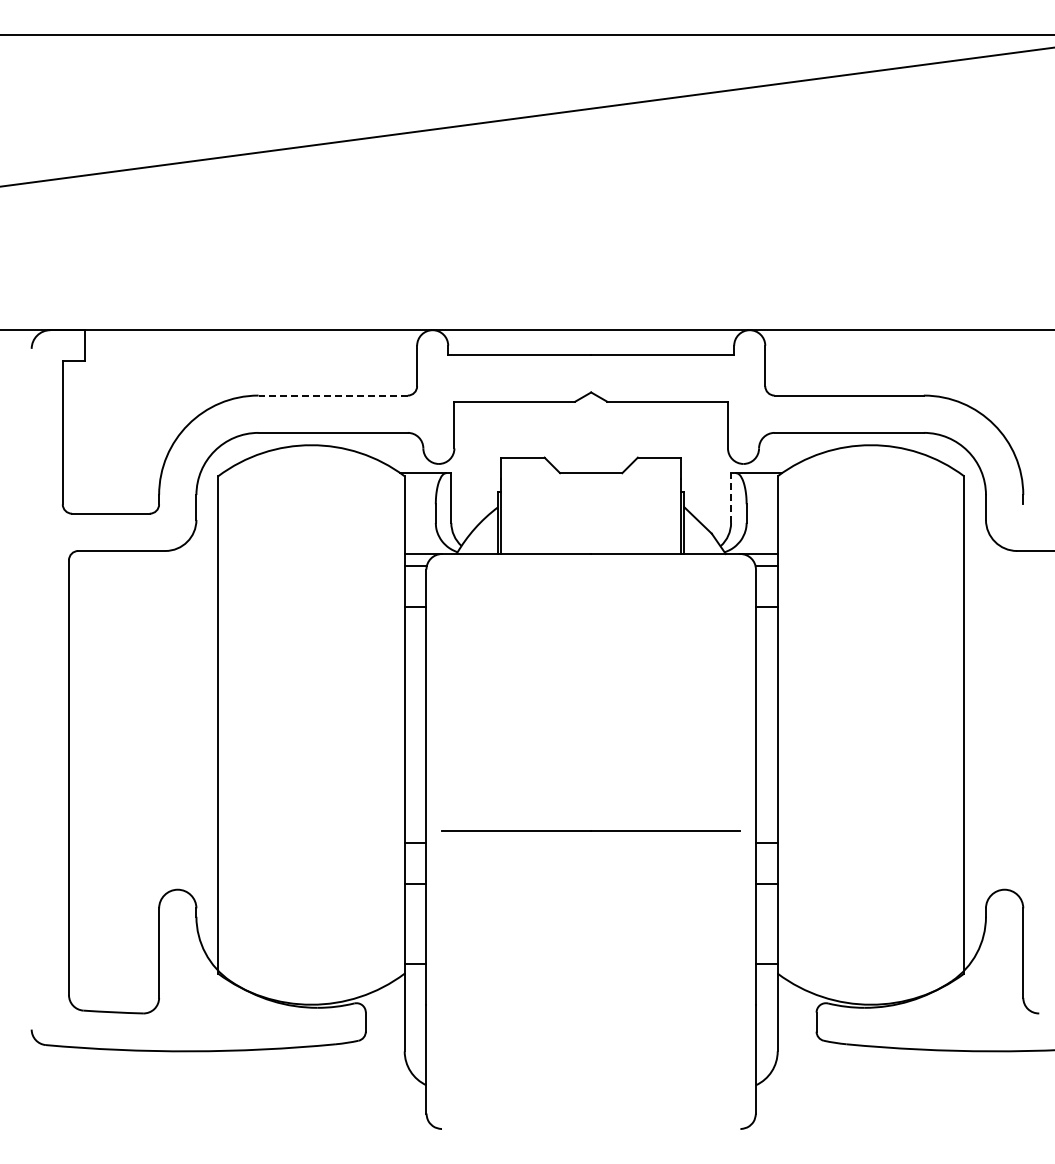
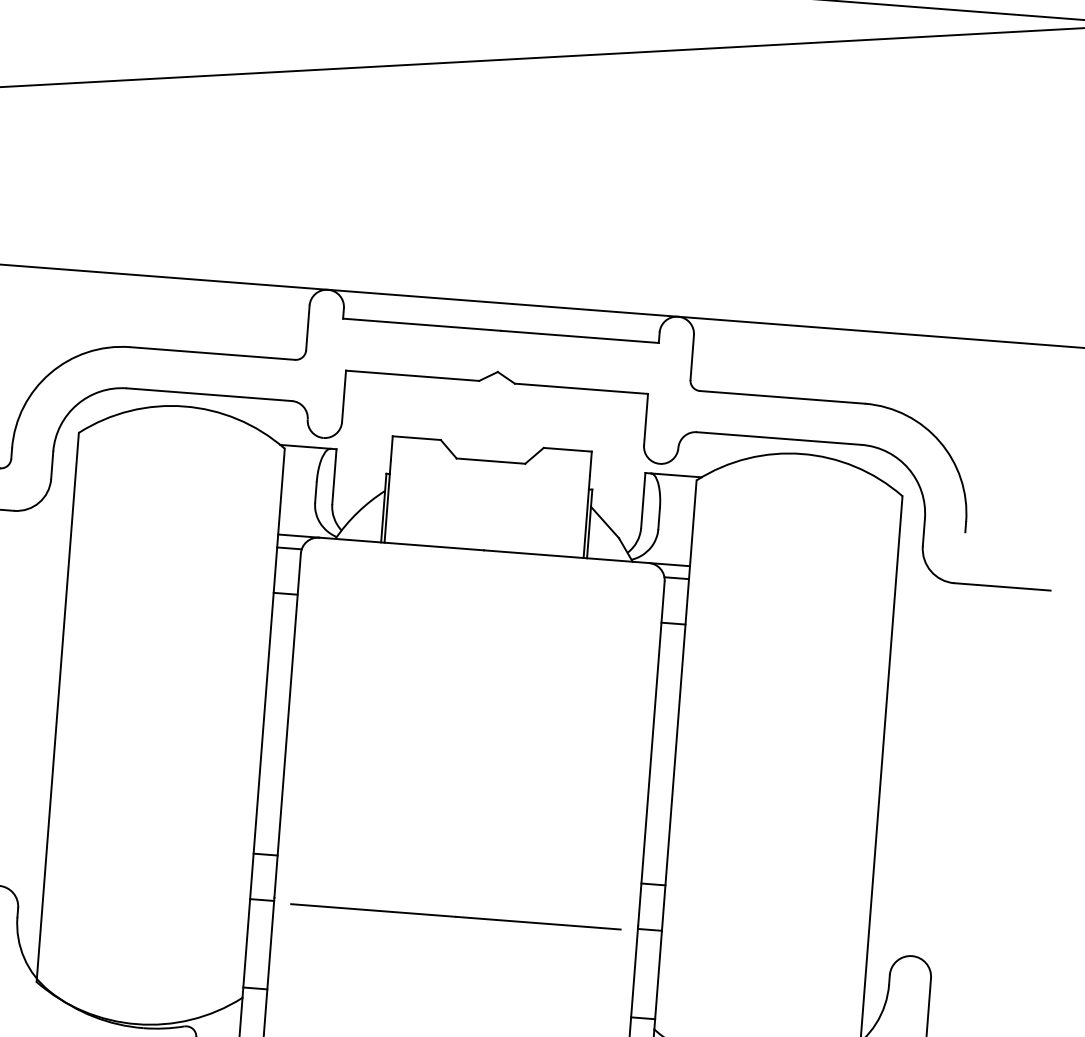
line: (333, 395) -> (213, 353), dashed -> solid
line: (731, 498) -> (643, 500), dashed -> solid
line: (590, 830) -> (455, 916), moved

